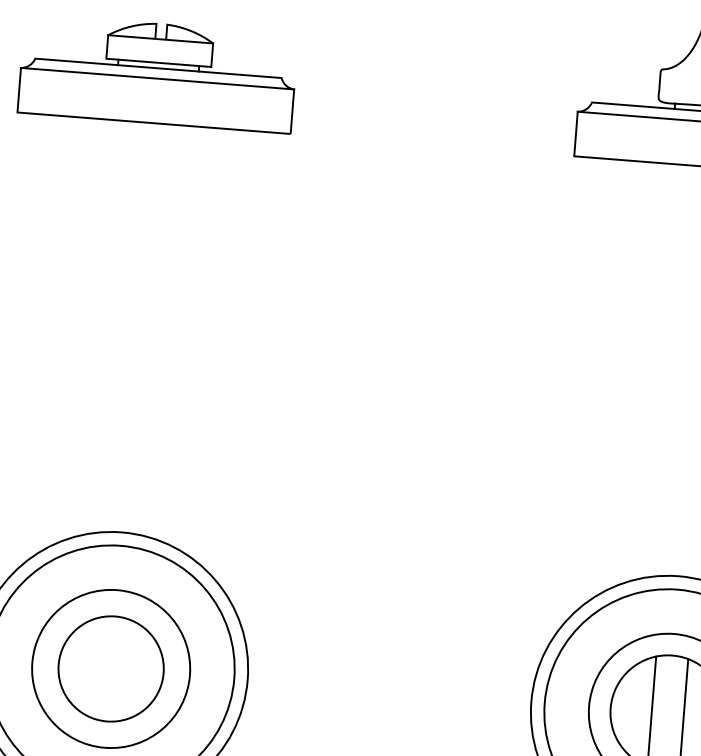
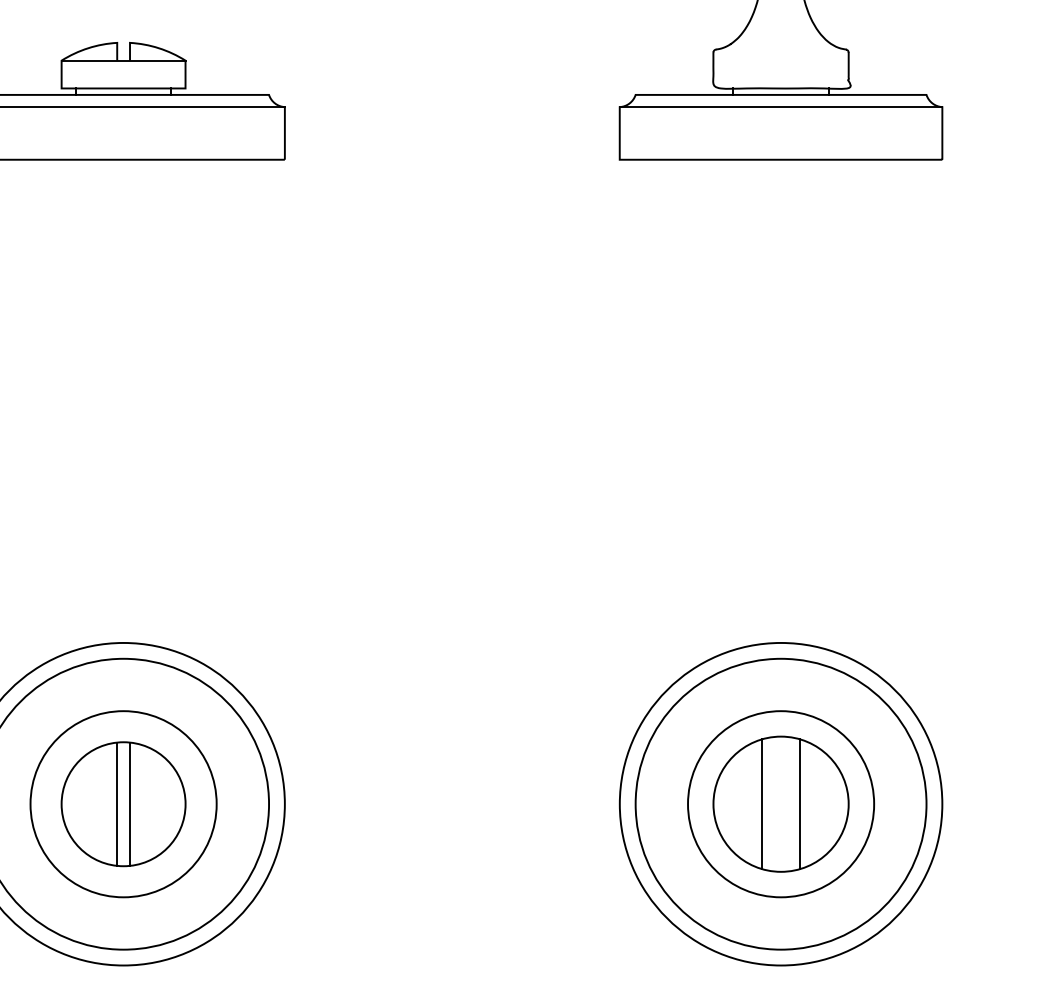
line: (106, 667) -> (117, 803), added
line: (117, 668) -> (130, 803), added

